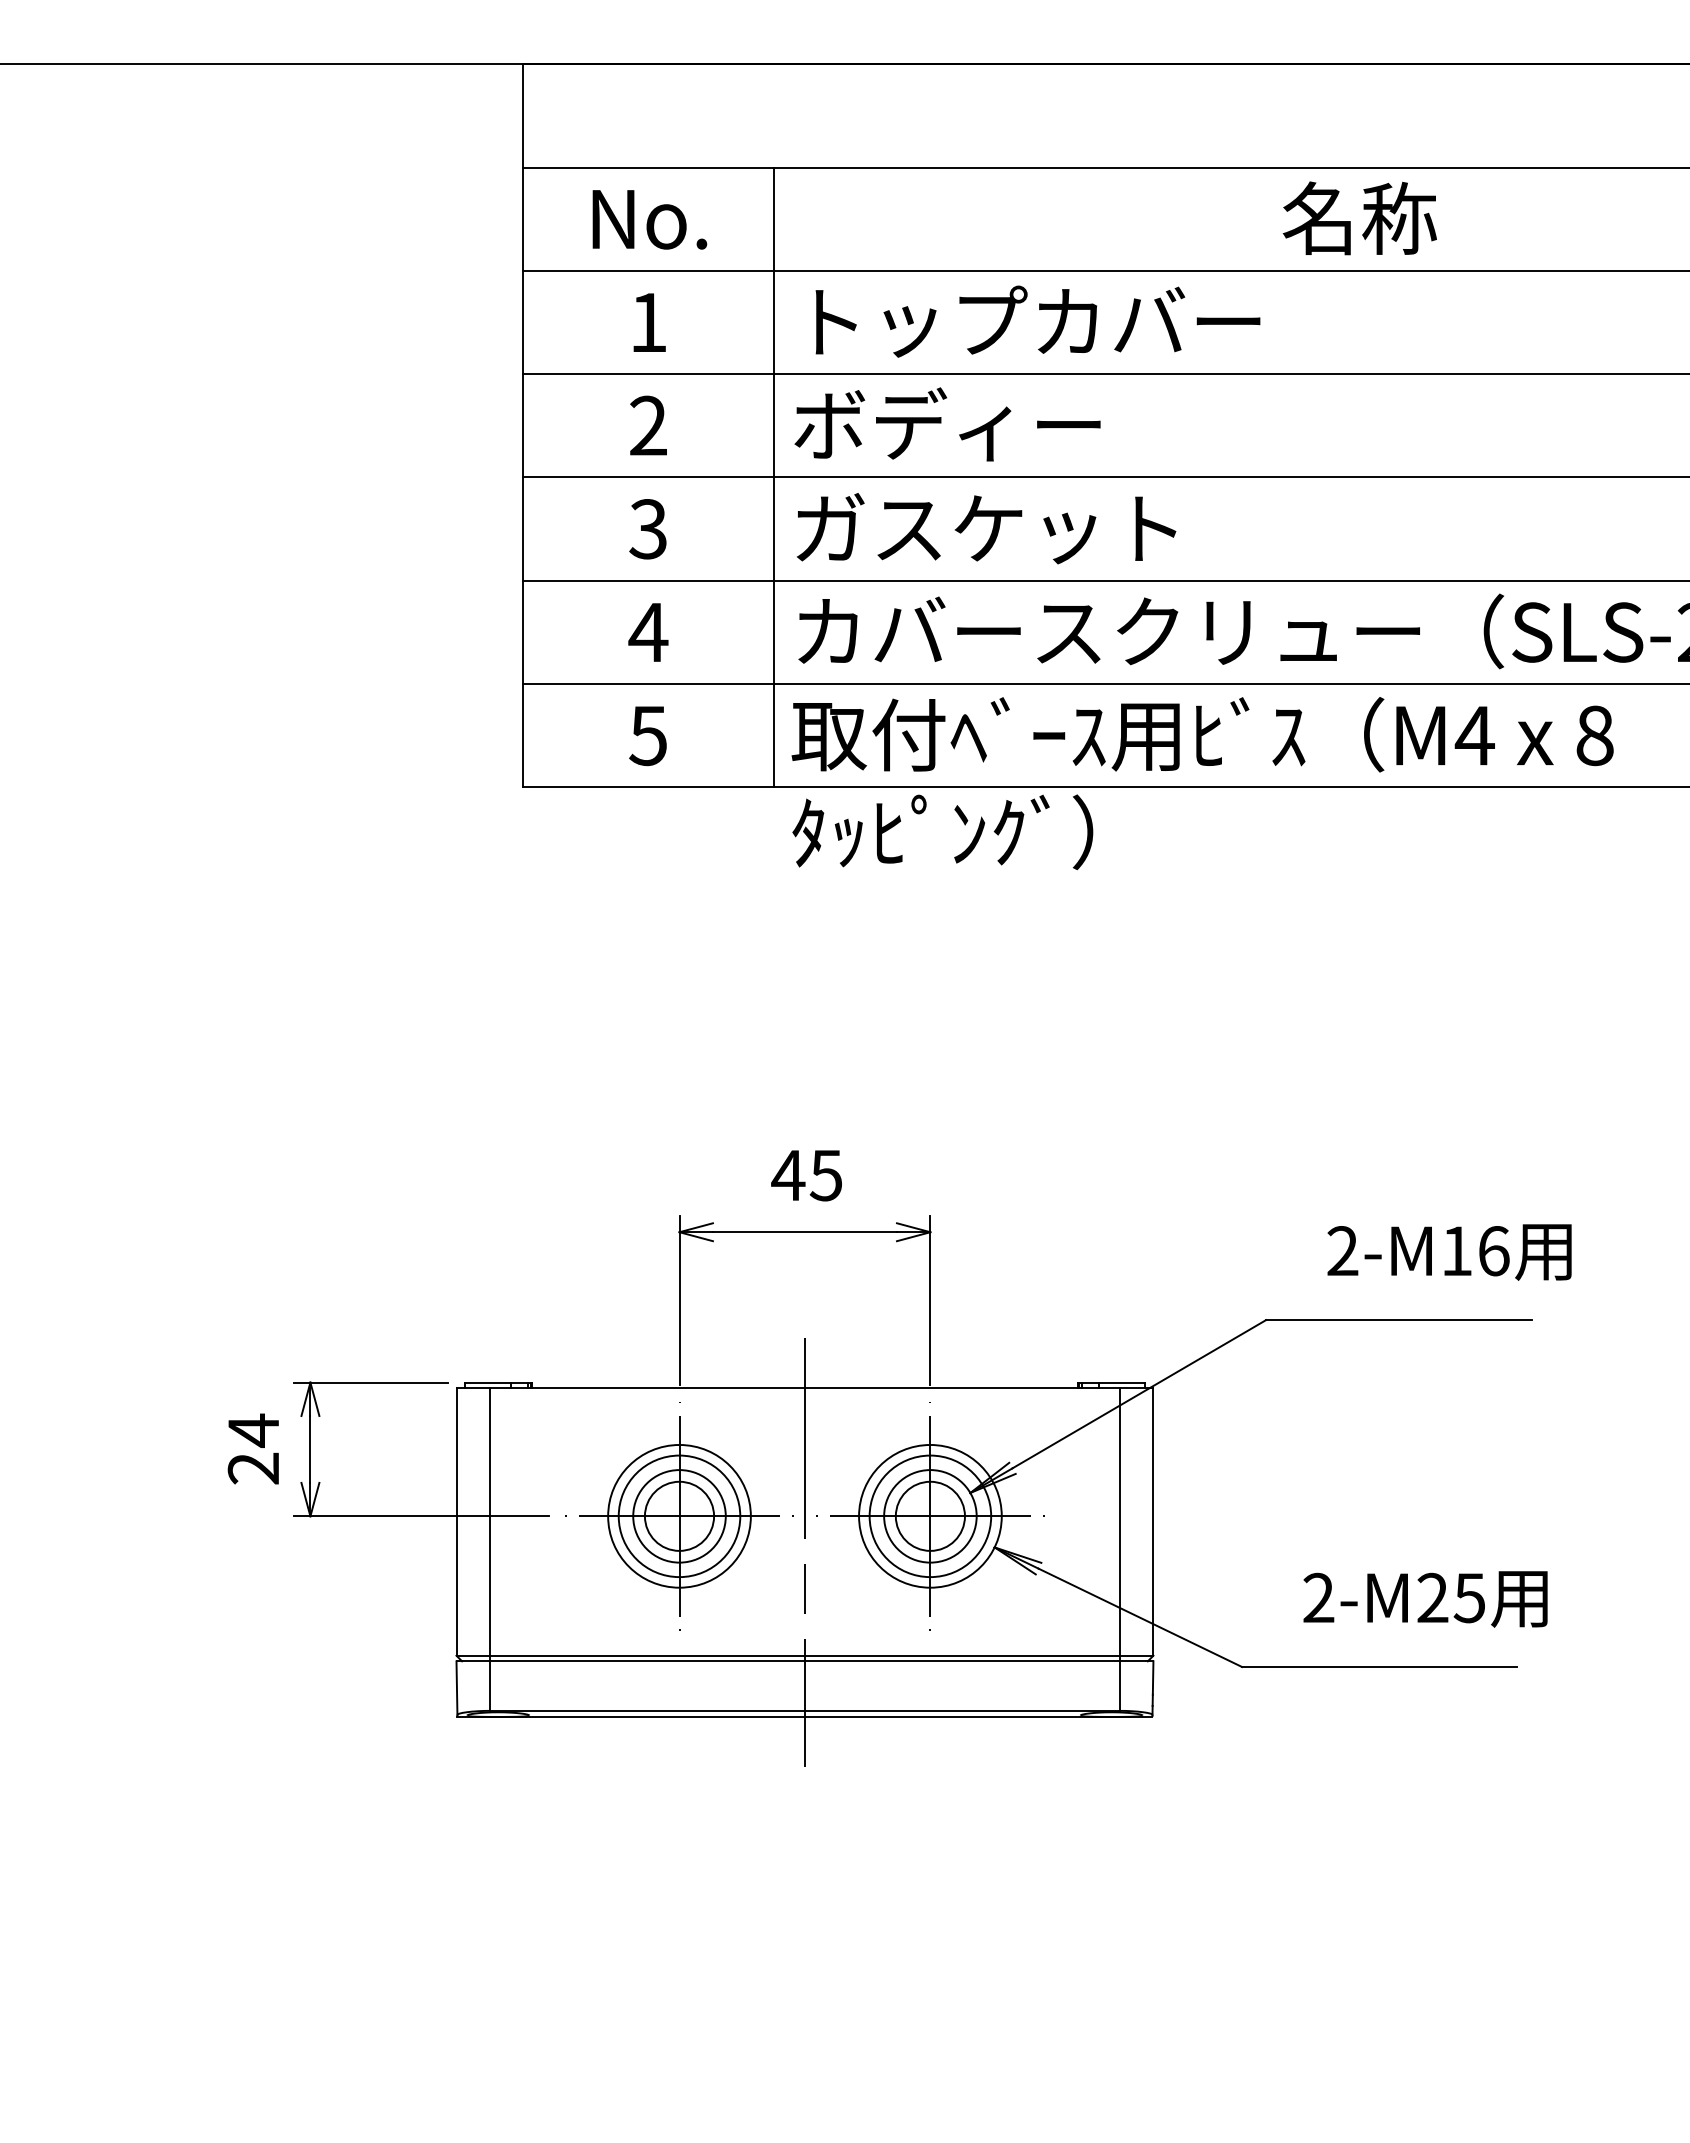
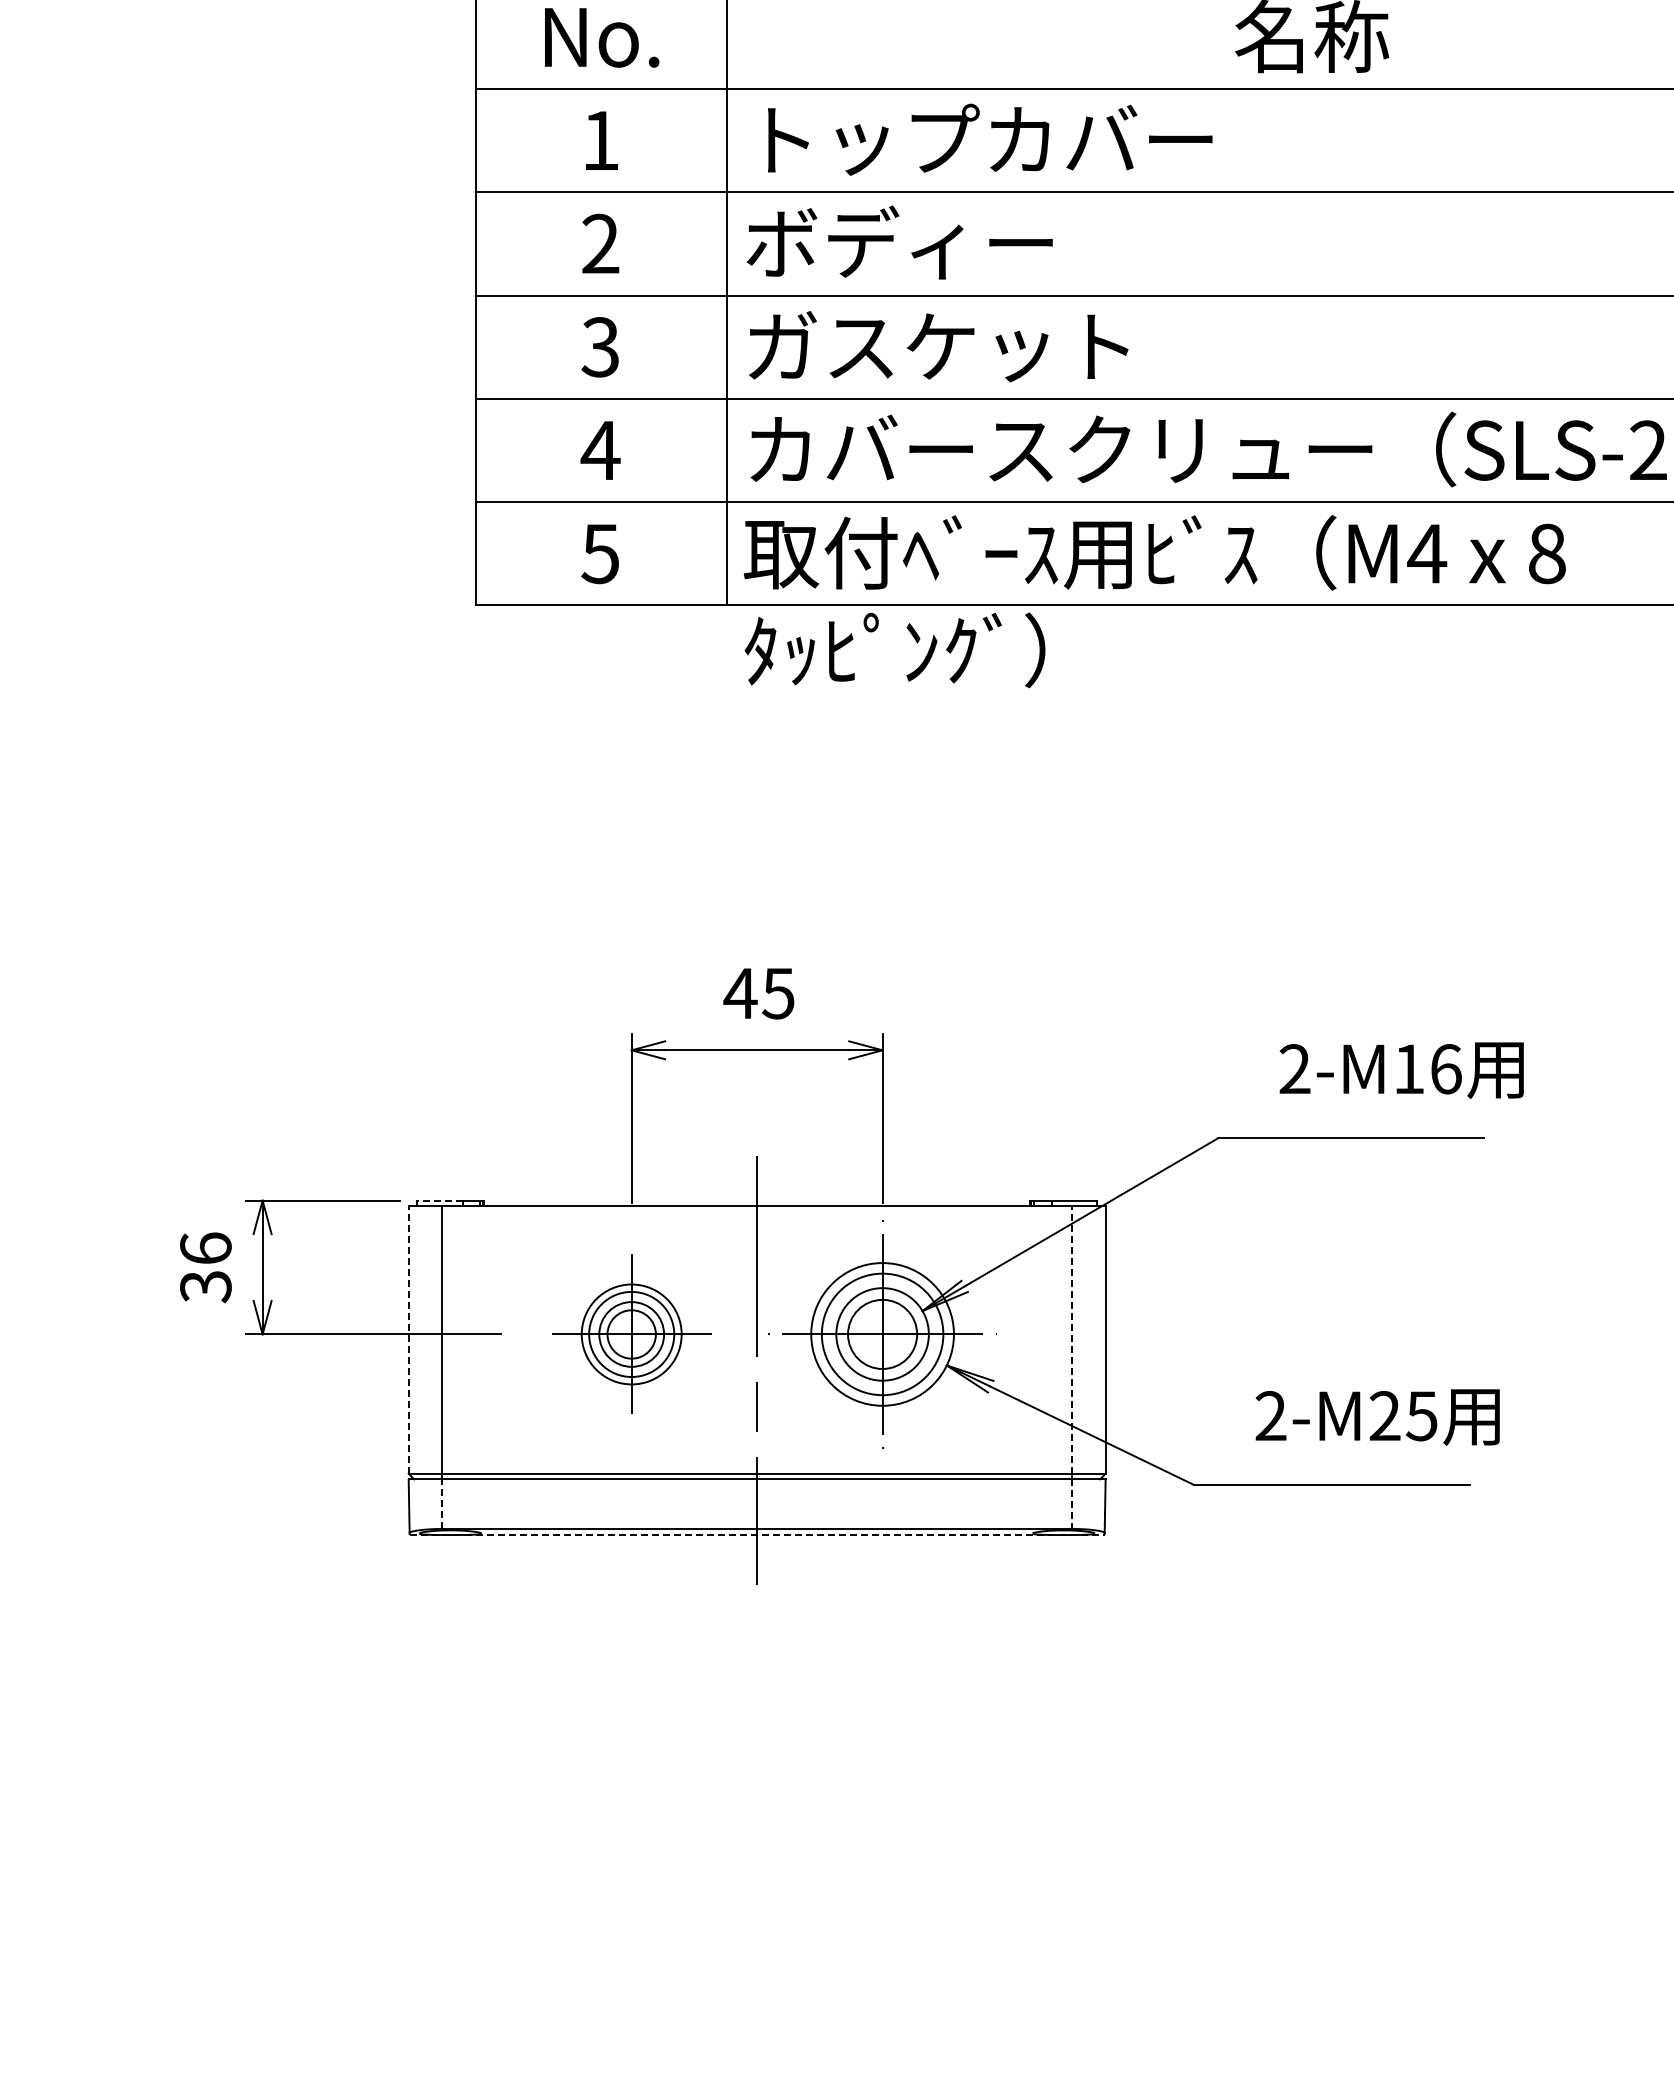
line: (487, 1382) -> (439, 1200), solid -> dashed
text: (253, 1449) -> (205, 1267), 24 -> 36
part: (679, 1516) -> (631, 1334), size x0.7
line: (456, 1521) -> (408, 1339), solid -> dashed
line: (1119, 1521) -> (1071, 1339), solid -> dashed
line: (489, 1686) -> (441, 1504), solid -> dashed
line: (1119, 1686) -> (1071, 1504), solid -> dashed
line: (805, 1717) -> (757, 1535), solid -> dashed

